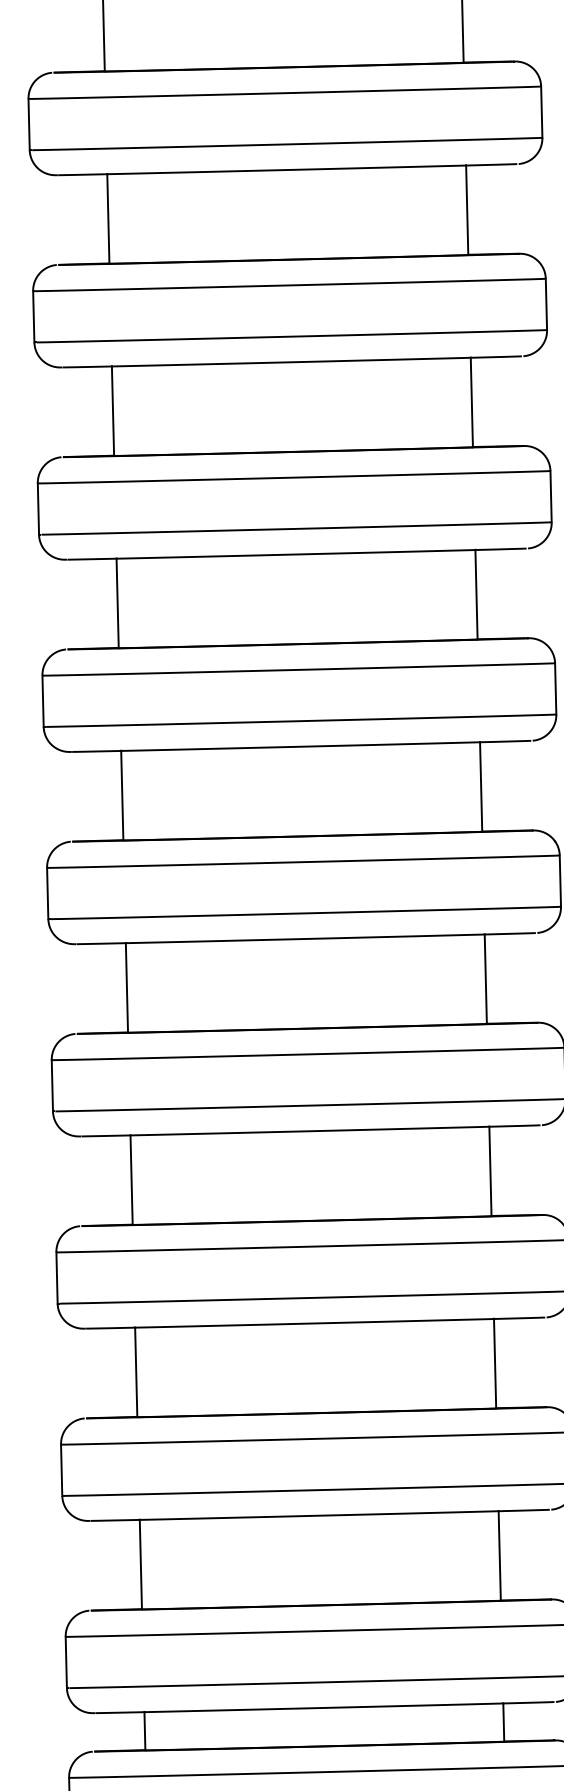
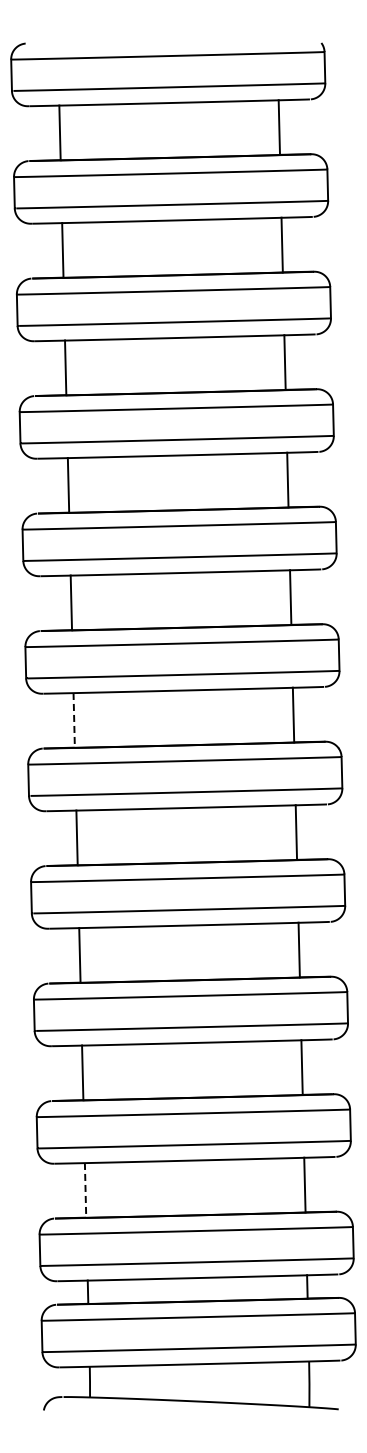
line: (122, 795) -> (74, 720), solid -> dashed
line: (140, 1564) -> (85, 1190), solid -> dashed

